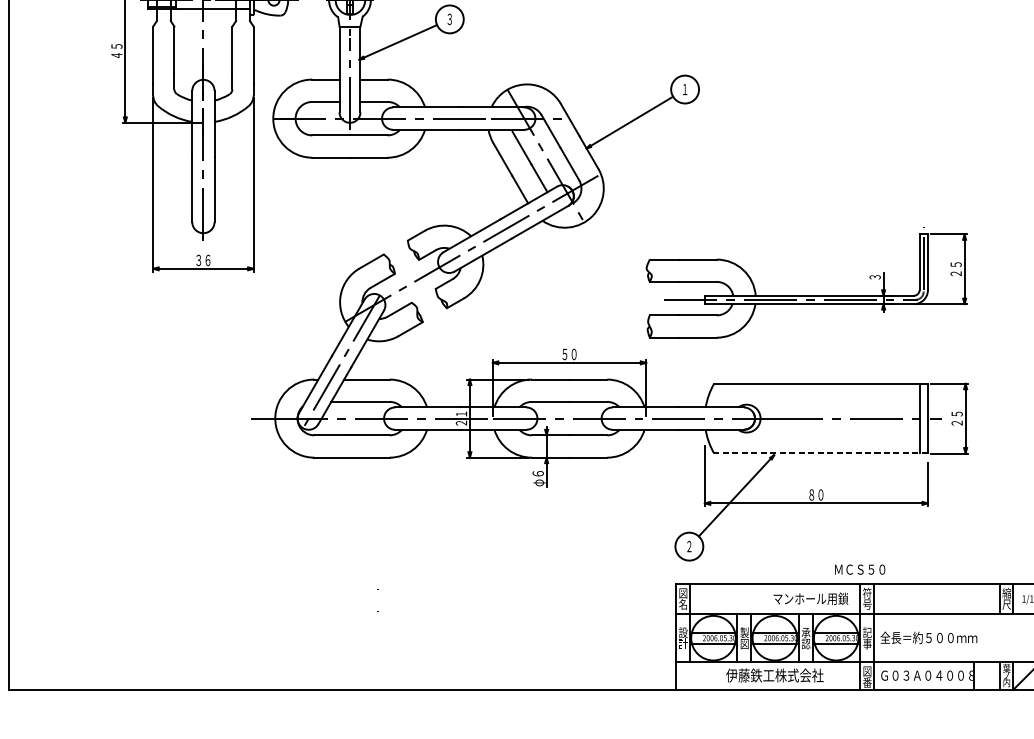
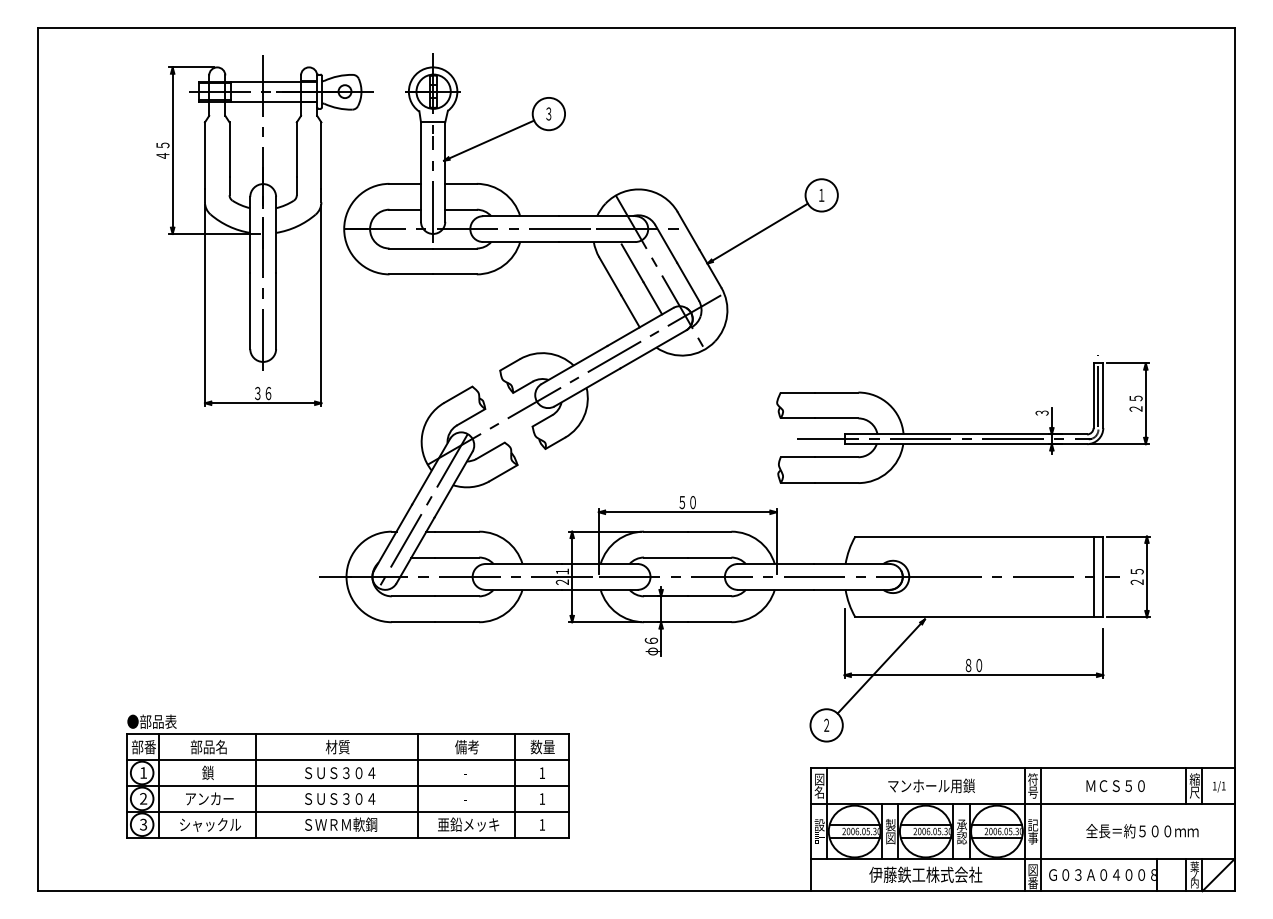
line: (821, 453) -> (979, 617), dashed -> solid
text: (859, 570) -> (1115, 786), moved
part: (276, 590) -> (347, 776), added
text: (810, 598) -> (931, 785), moved
text: (928, 638) -> (1142, 831), moved

